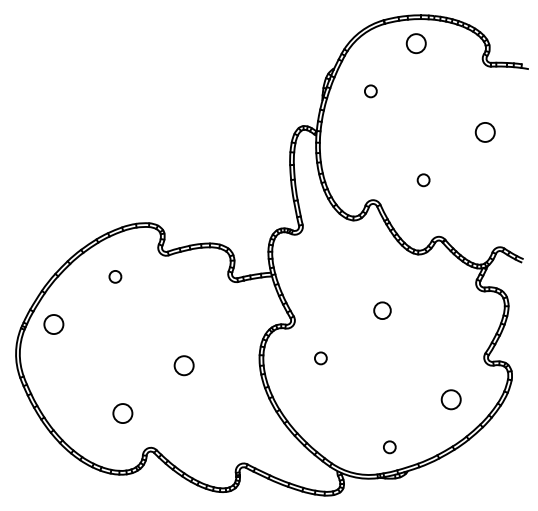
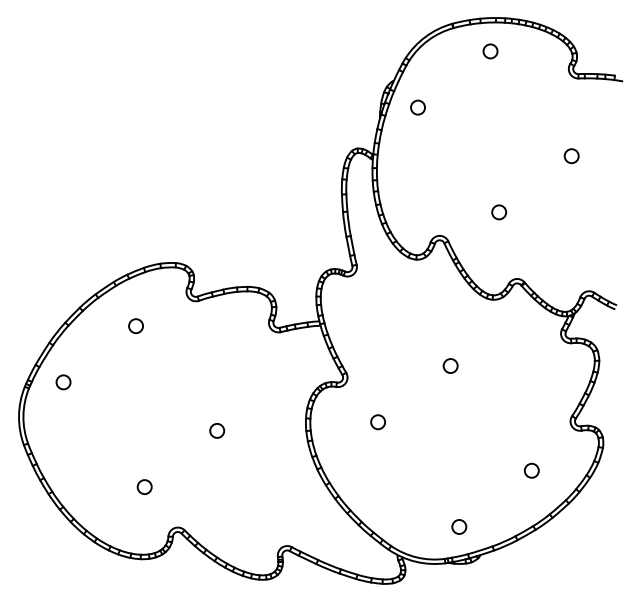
circle: (416, 43) -> (490, 51), size x0.62
circle: (370, 91) -> (417, 107), moved
circle: (485, 132) -> (571, 156), size x0.62
circle: (382, 310) -> (450, 365), size x0.71
circle: (53, 324) -> (63, 382), size x0.62
circle: (184, 365) -> (217, 430), size x0.62
circle: (451, 399) -> (531, 470), size x0.62
circle: (122, 412) -> (144, 486), size x0.62

